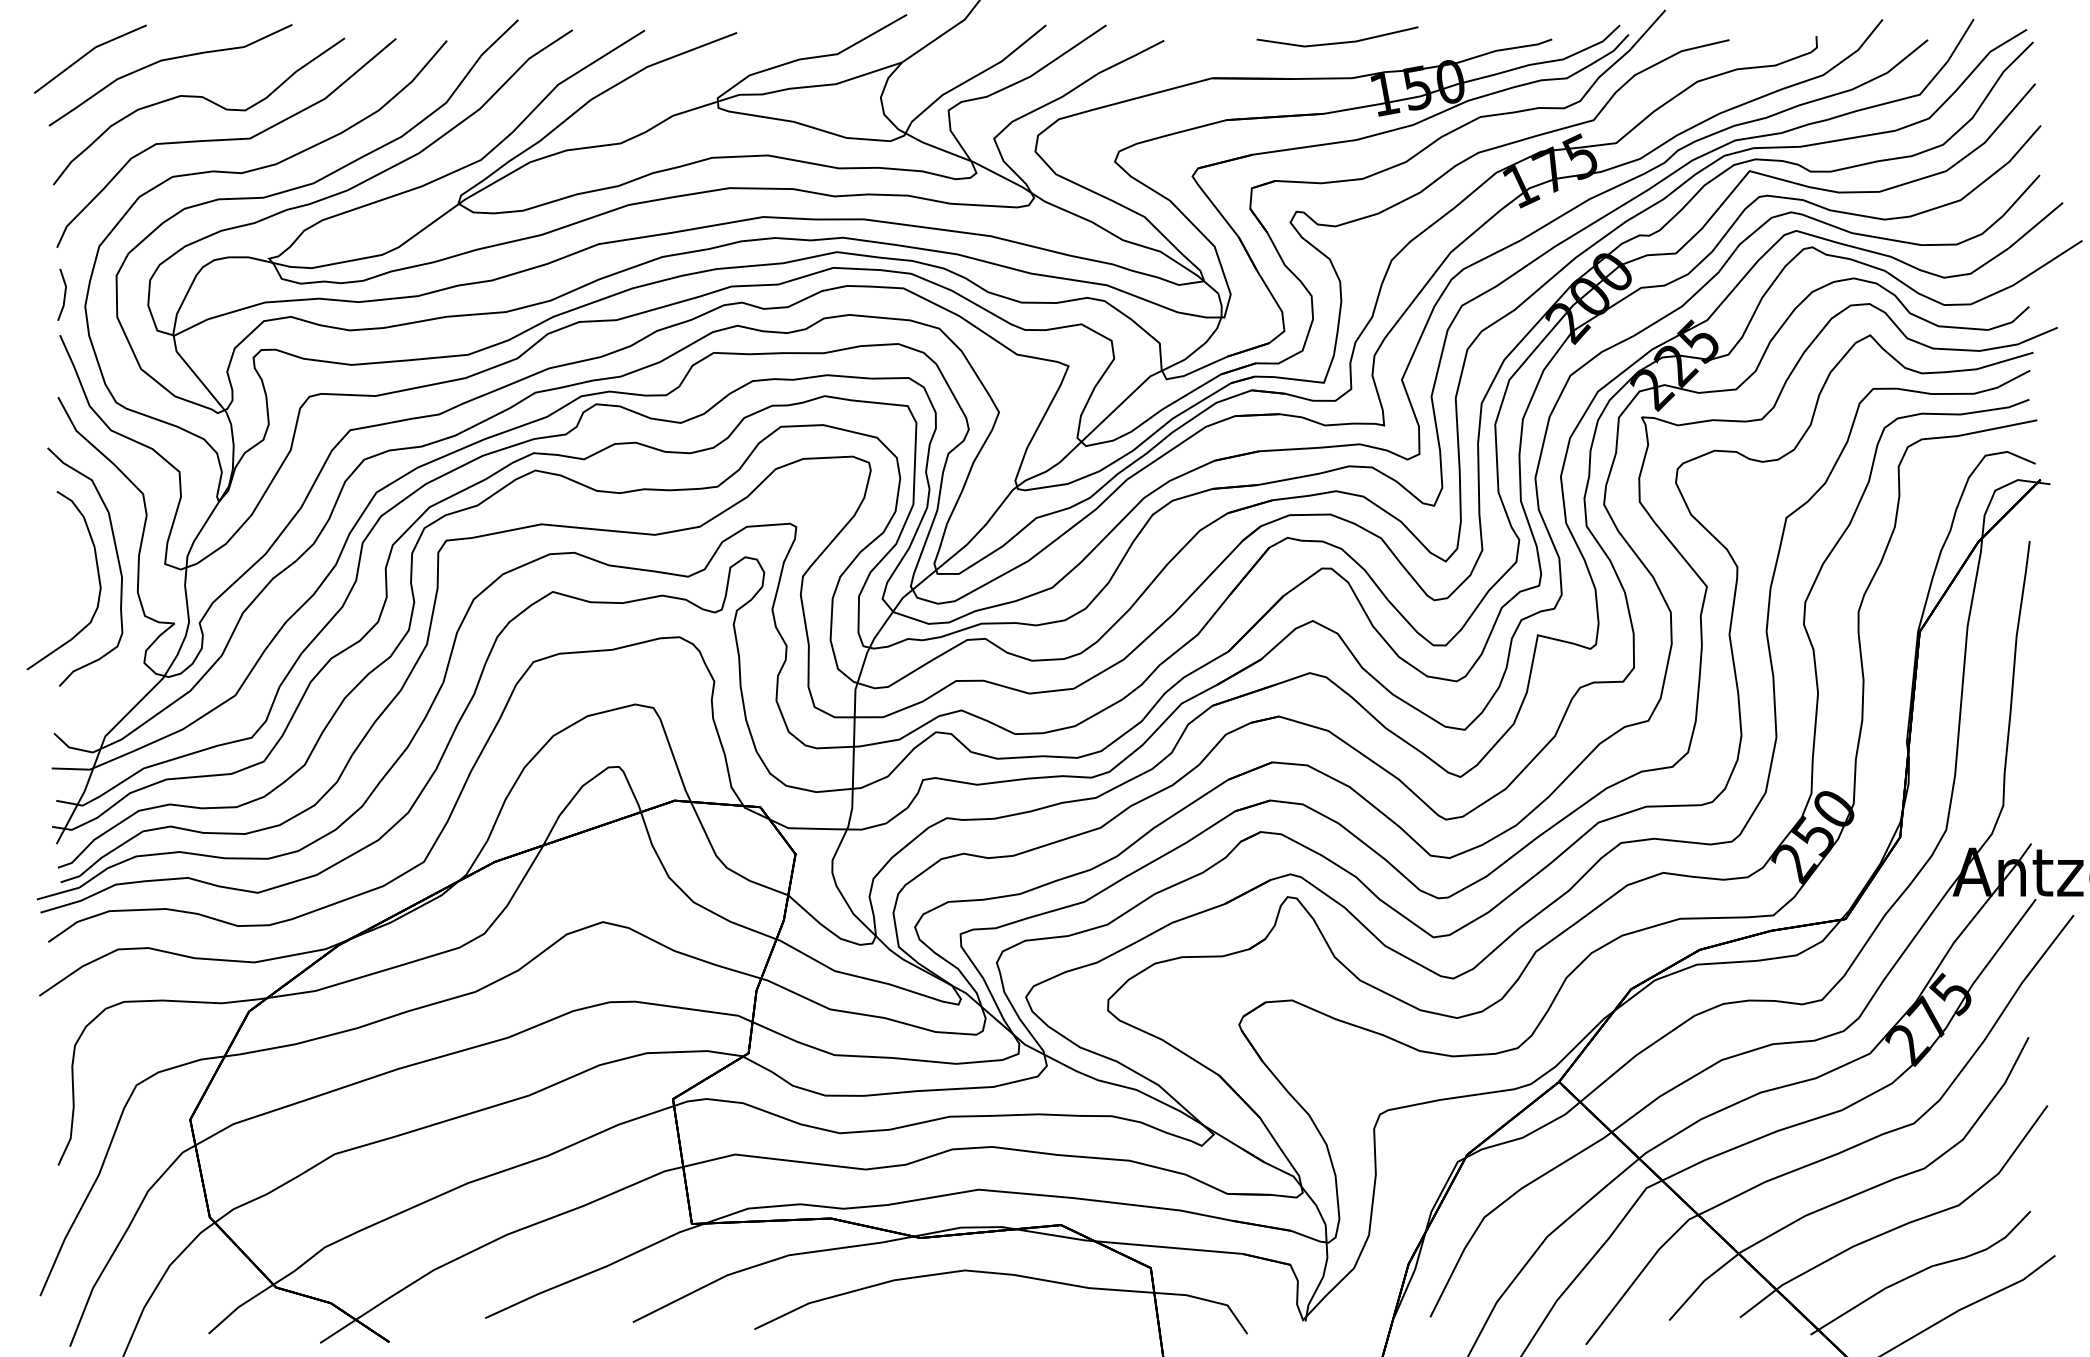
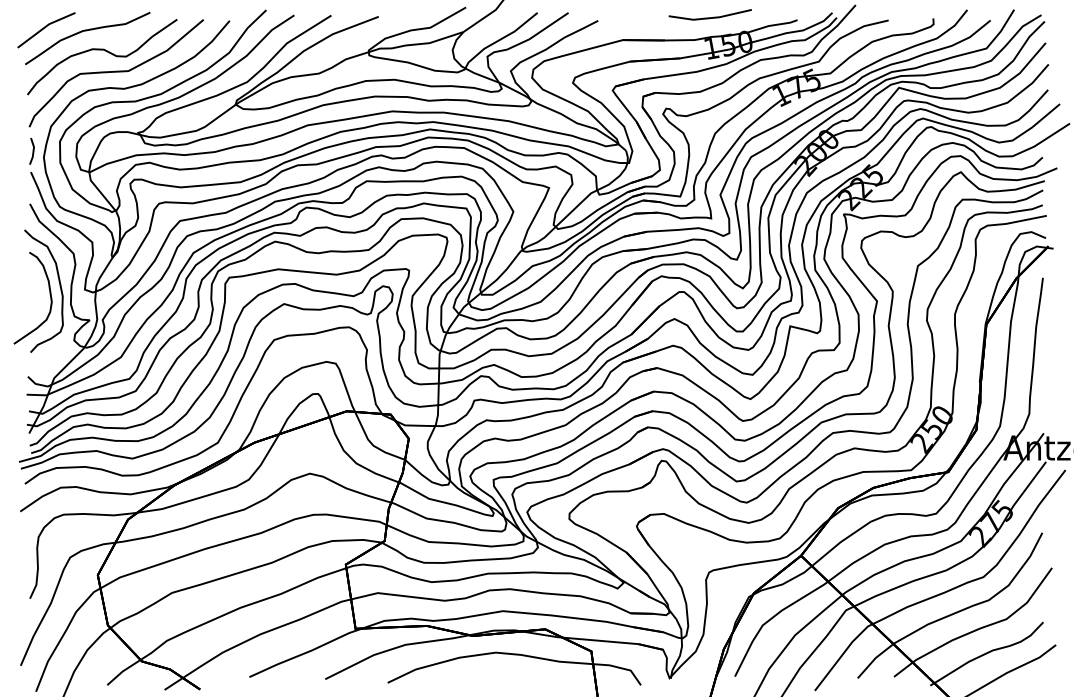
part: (1335, 36) -> (709, 14), moved

